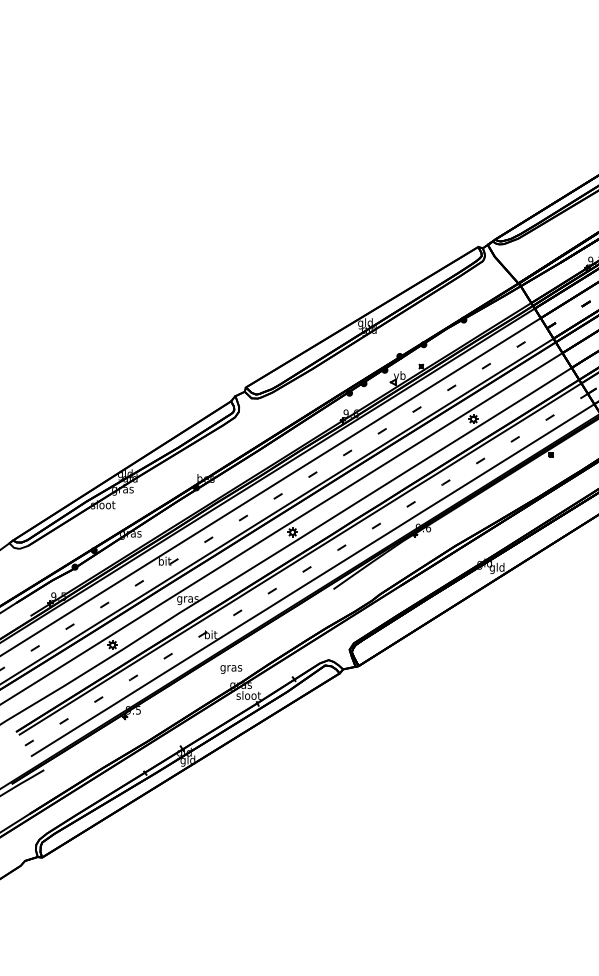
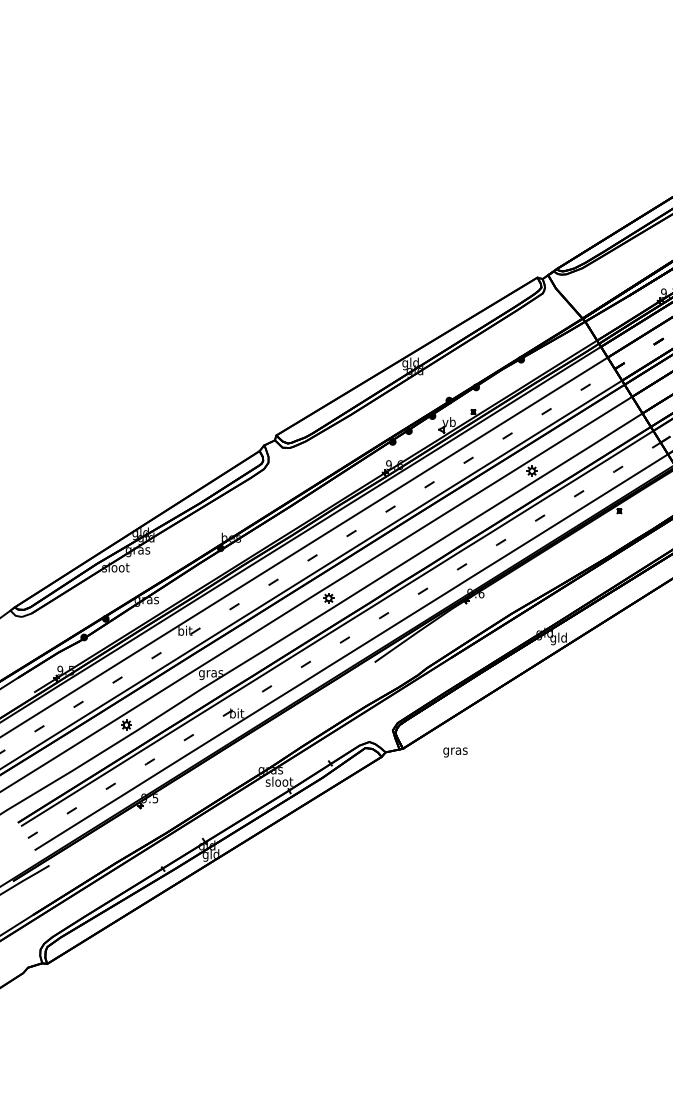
text: (231, 669) -> (455, 752), moved

